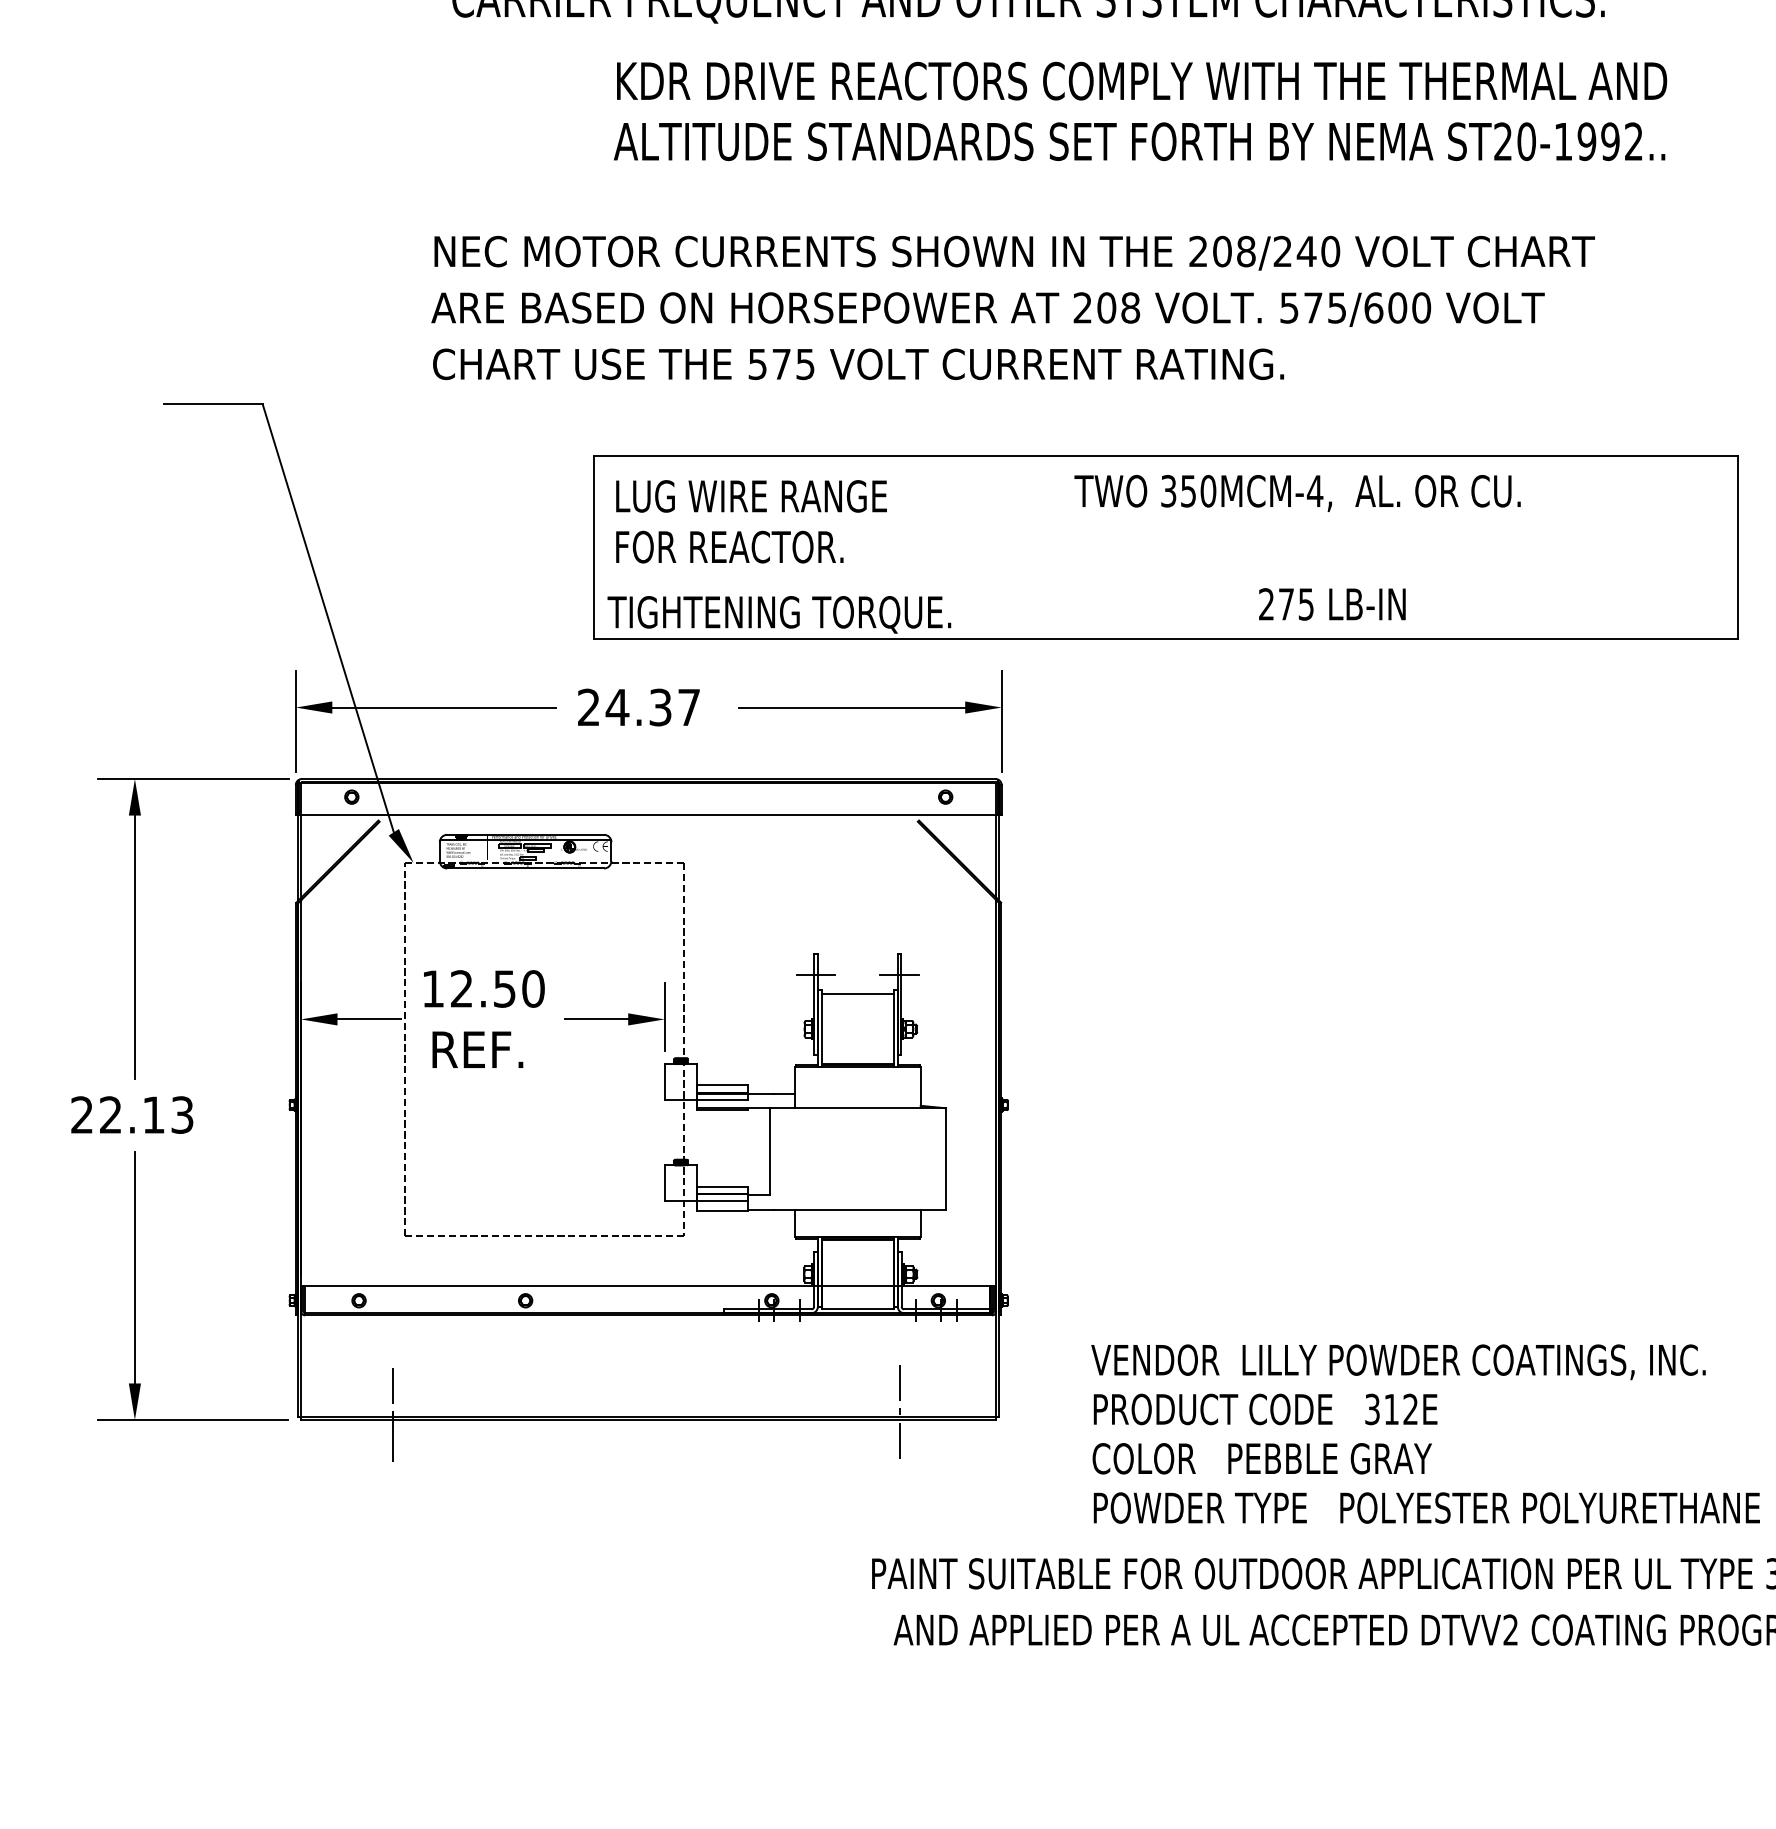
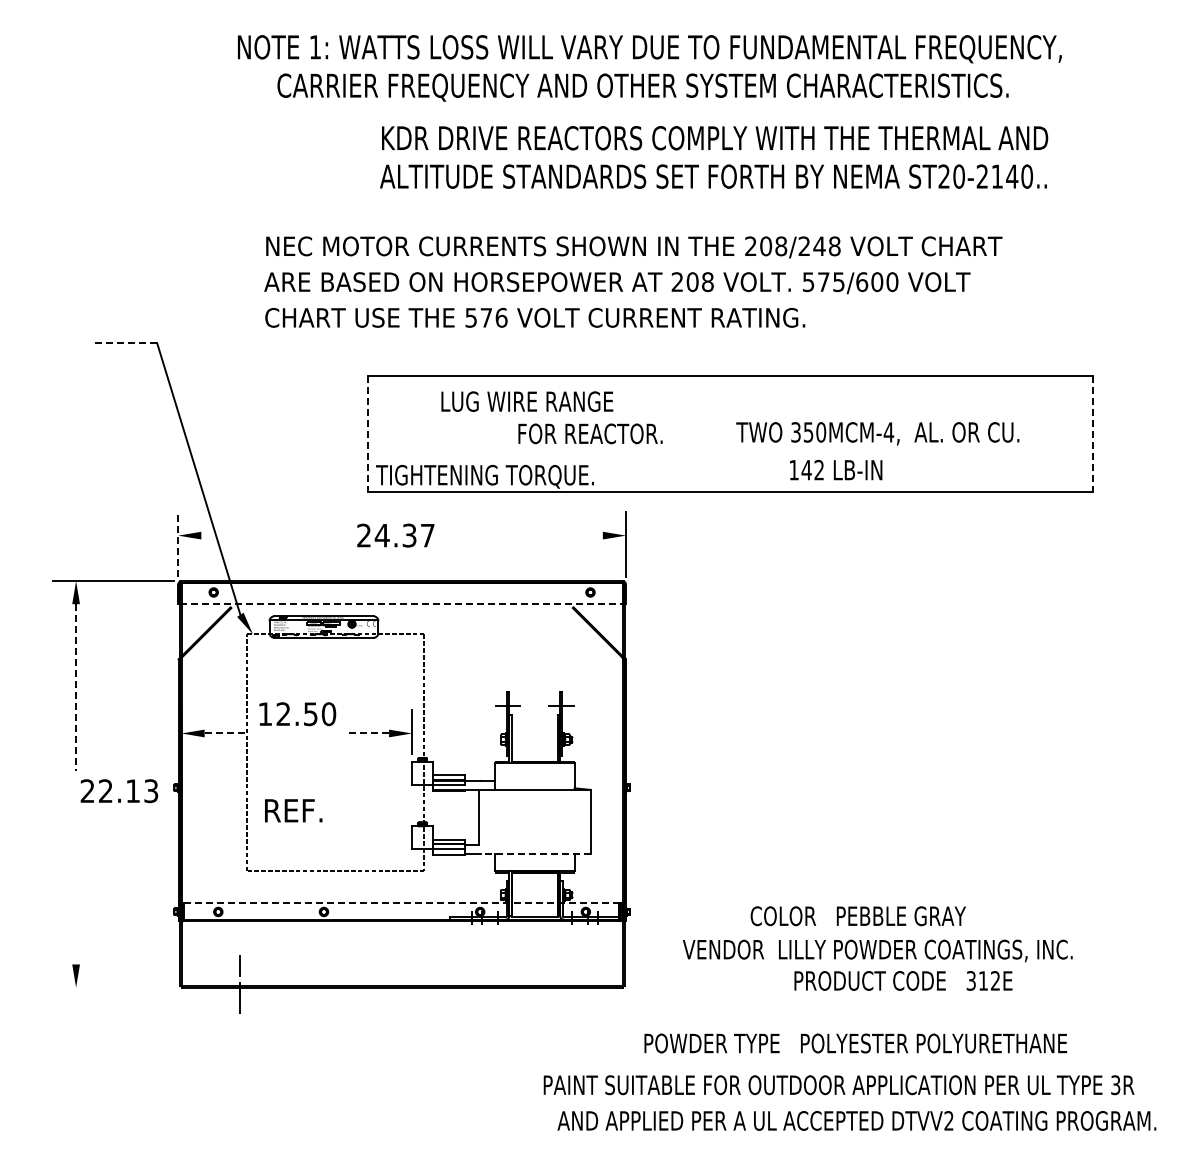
text: (1598, 141) -> (1004, 176), ST20-1992.. -> ST20-2140..
text: (1330, 250) -> (834, 245), 208/240 -> 208/248
text: (805, 363) -> (501, 317), 575 -> 576
line: (212, 404) -> (125, 343), solid -> dashed
text: (1297, 492) -> (877, 433), moved
text: (751, 496) -> (527, 401), moved
text: (729, 546) -> (590, 433), moved
line: (594, 548) -> (367, 434), solid -> dashed
line: (1738, 548) -> (1093, 434), solid -> dashed
text: (1286, 603) -> (806, 469), 275 -> 142
line: (444, 707) -> (272, 535), removed
line: (851, 707) -> (530, 535), removed
line: (296, 721) -> (178, 544), solid -> dashed
line: (649, 814) -> (402, 603), solid -> dashed
line: (135, 948) -> (76, 688), solid -> dashed
line: (857, 994) -> (534, 717), removed
line: (370, 1019) -> (225, 733), solid -> dashed
line: (595, 1019) -> (368, 733), solid -> dashed
text: (477, 1049) -> (293, 810), moved
text: (132, 1115) -> (119, 791), moved
line: (860, 1210) -> (536, 854), solid -> dashed
line: (135, 1266) -> (76, 890), removed
line: (647, 1285) -> (401, 902), solid -> dashed
text: (1265, 1408) -> (903, 980), moved
line: (899, 1413) -> (561, 983), removed
line: (192, 1419) -> (112, 987), removed
text: (1260, 1459) -> (857, 916), moved
text: (1426, 1508) -> (855, 1043), moved

